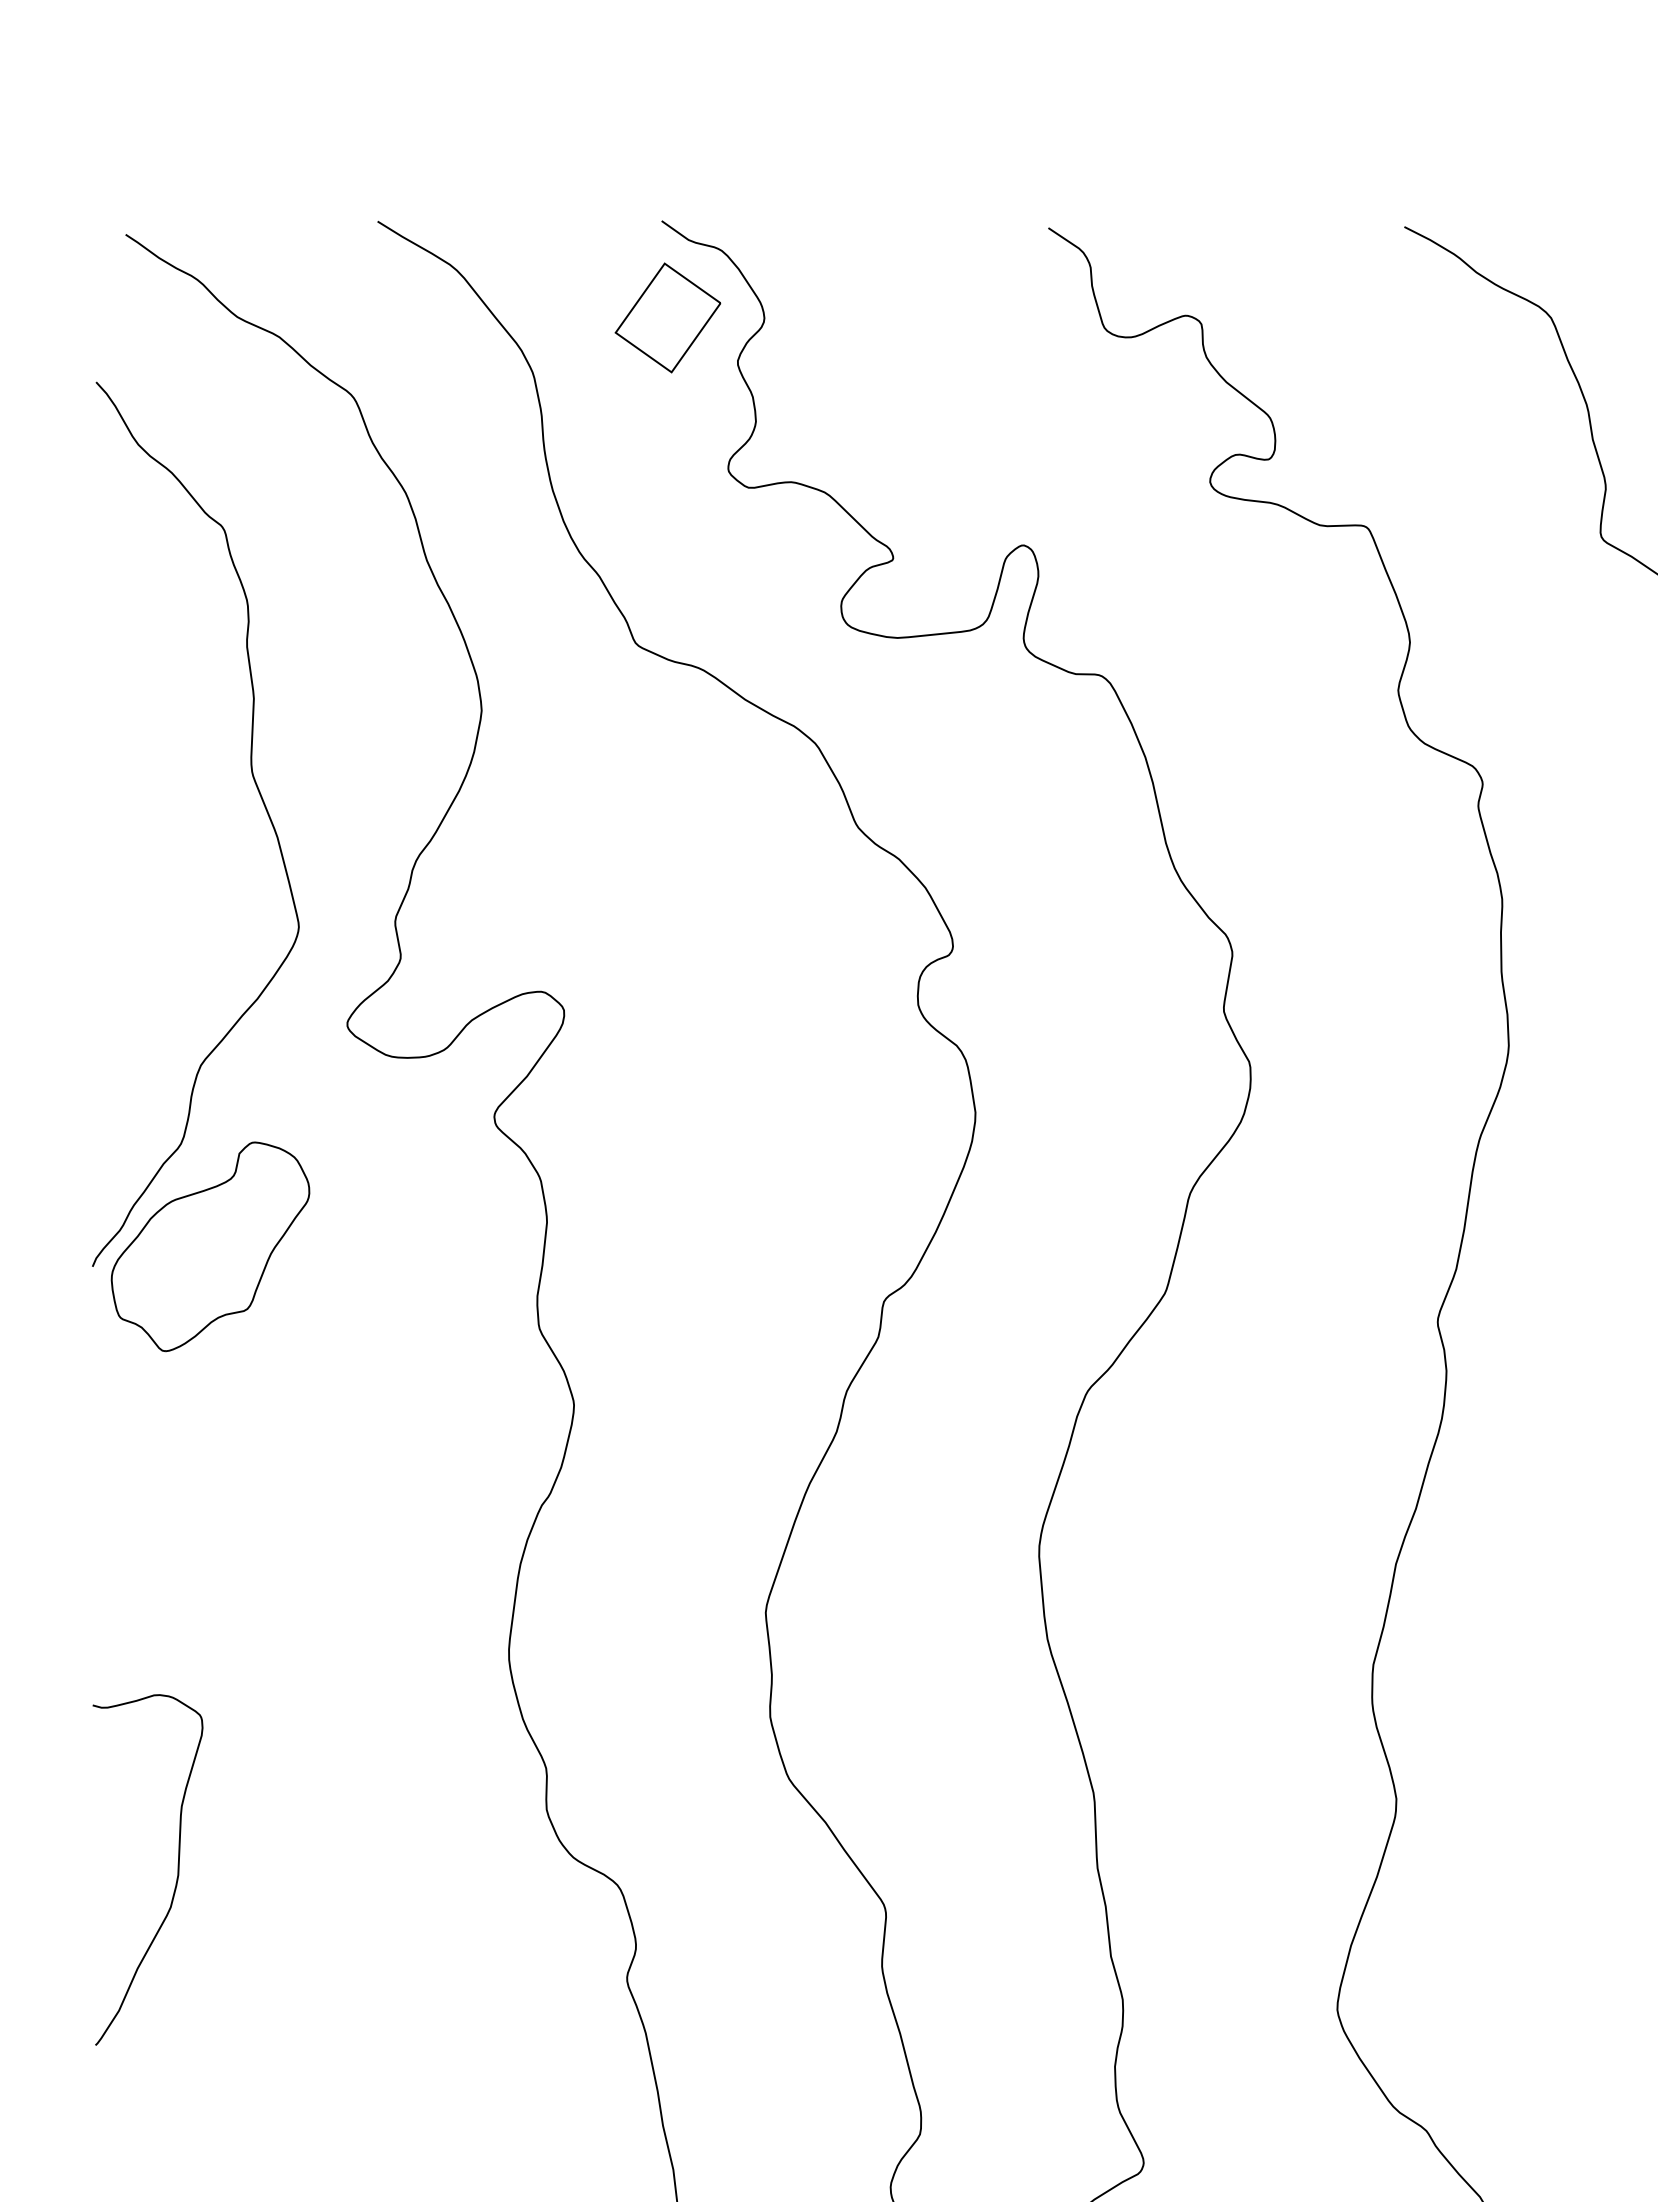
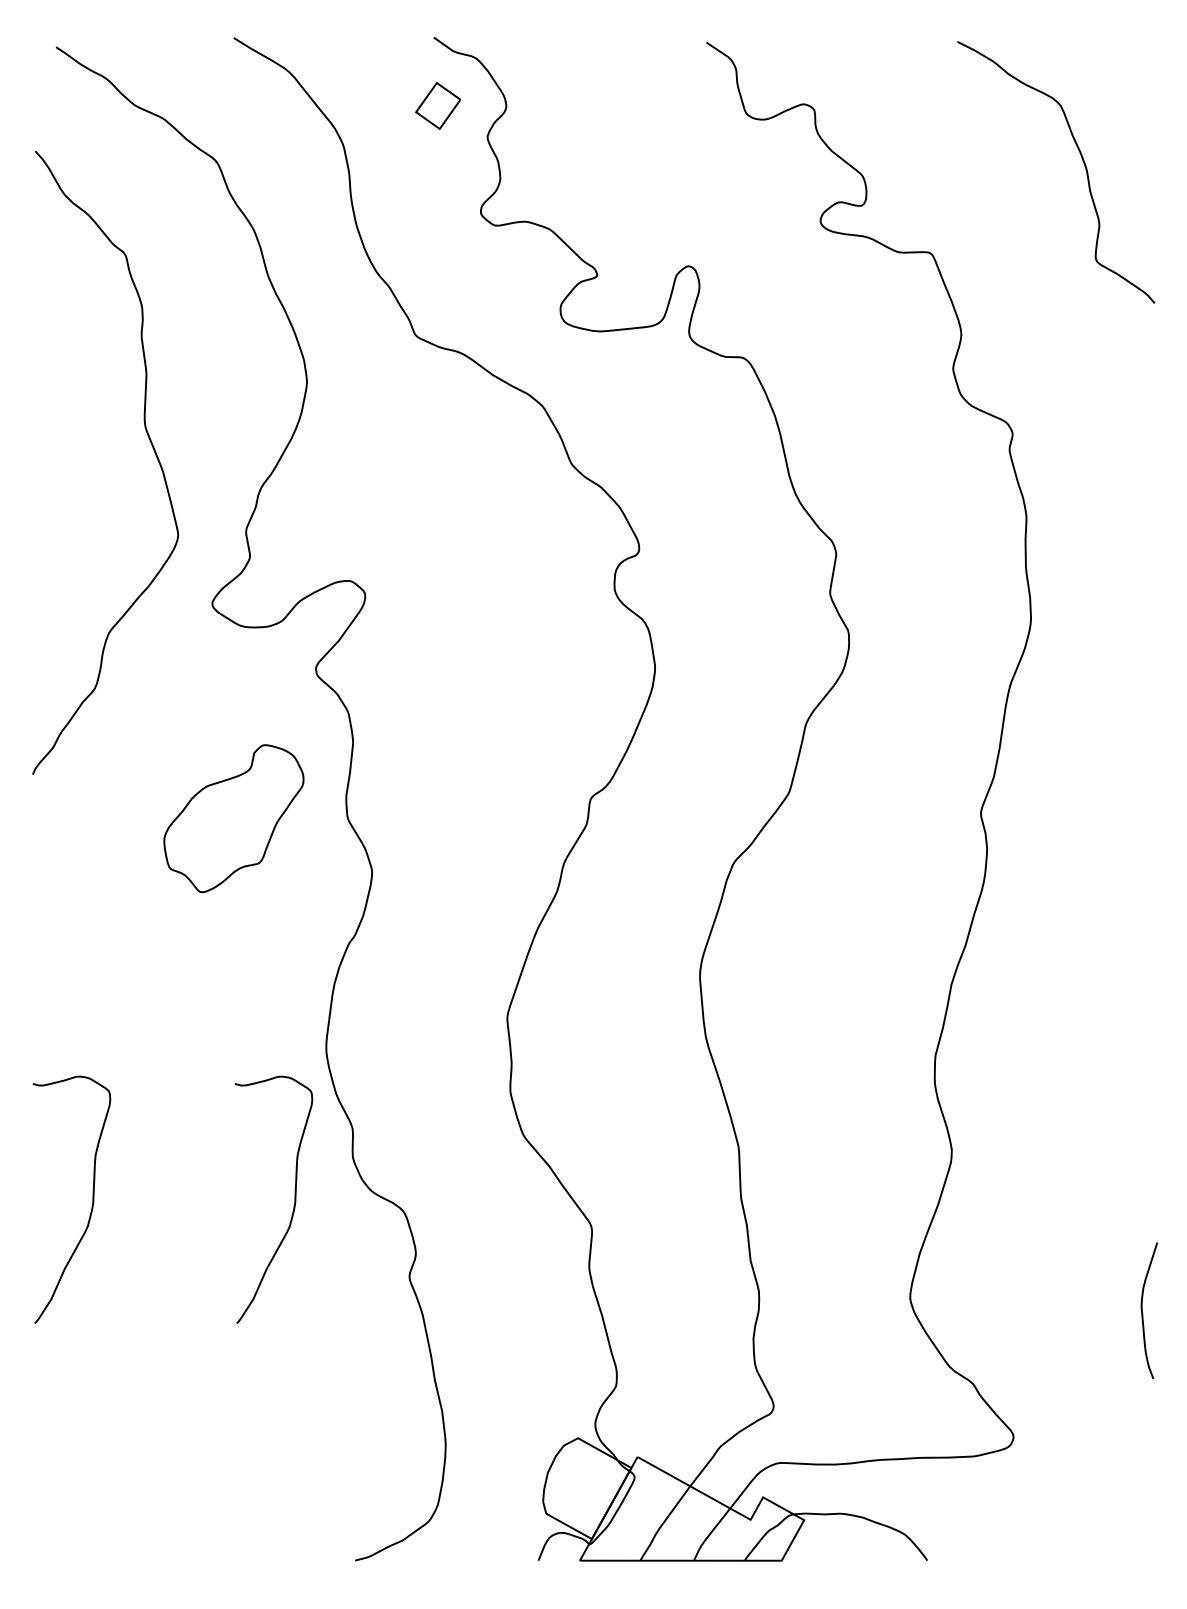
part: (666, 317) -> (437, 105), size x0.6
part: (209, 1246) -> (233, 818), moved
curve: (463, 1869) -> (294, 1199), added

